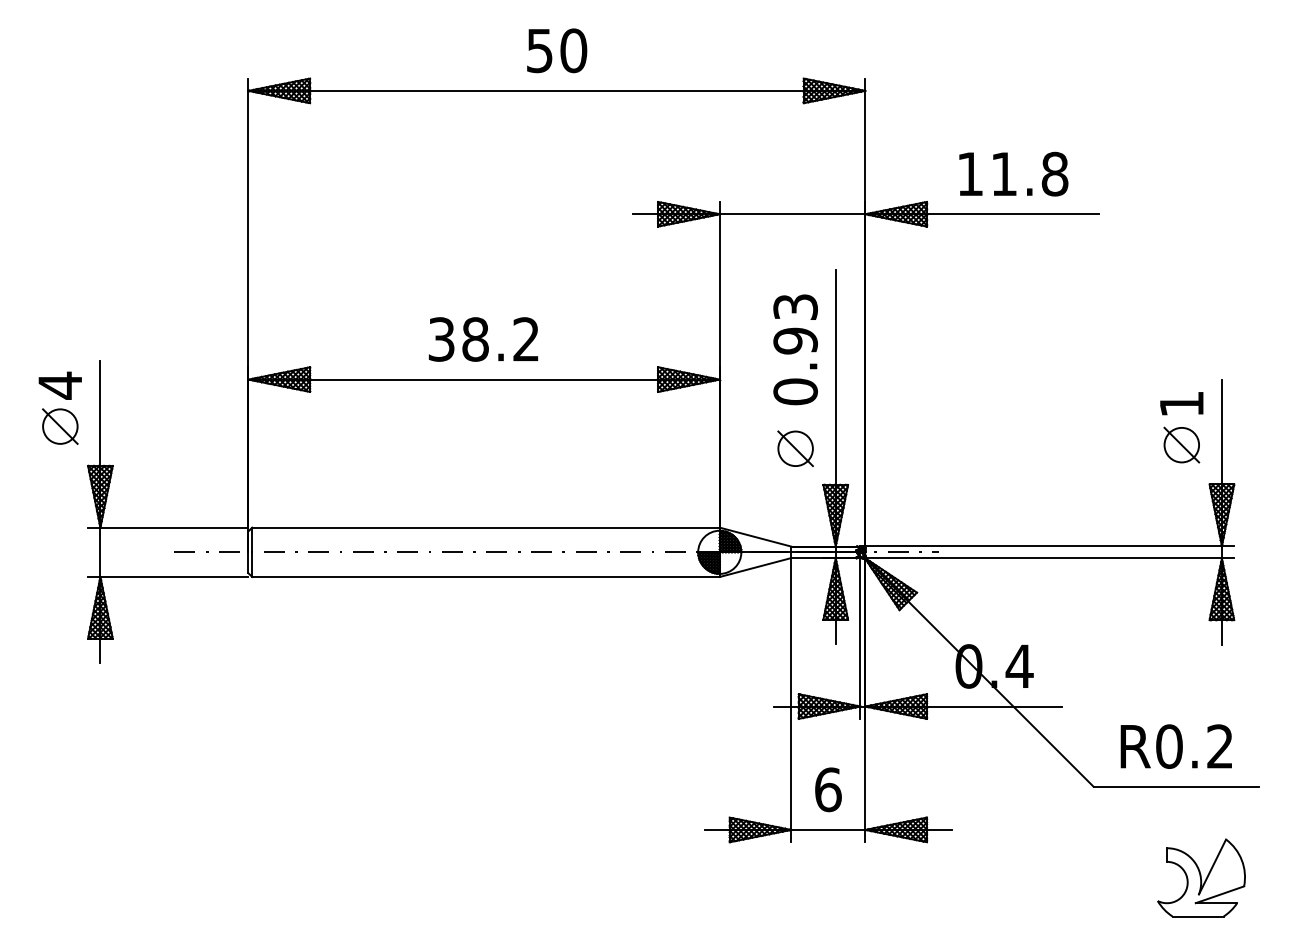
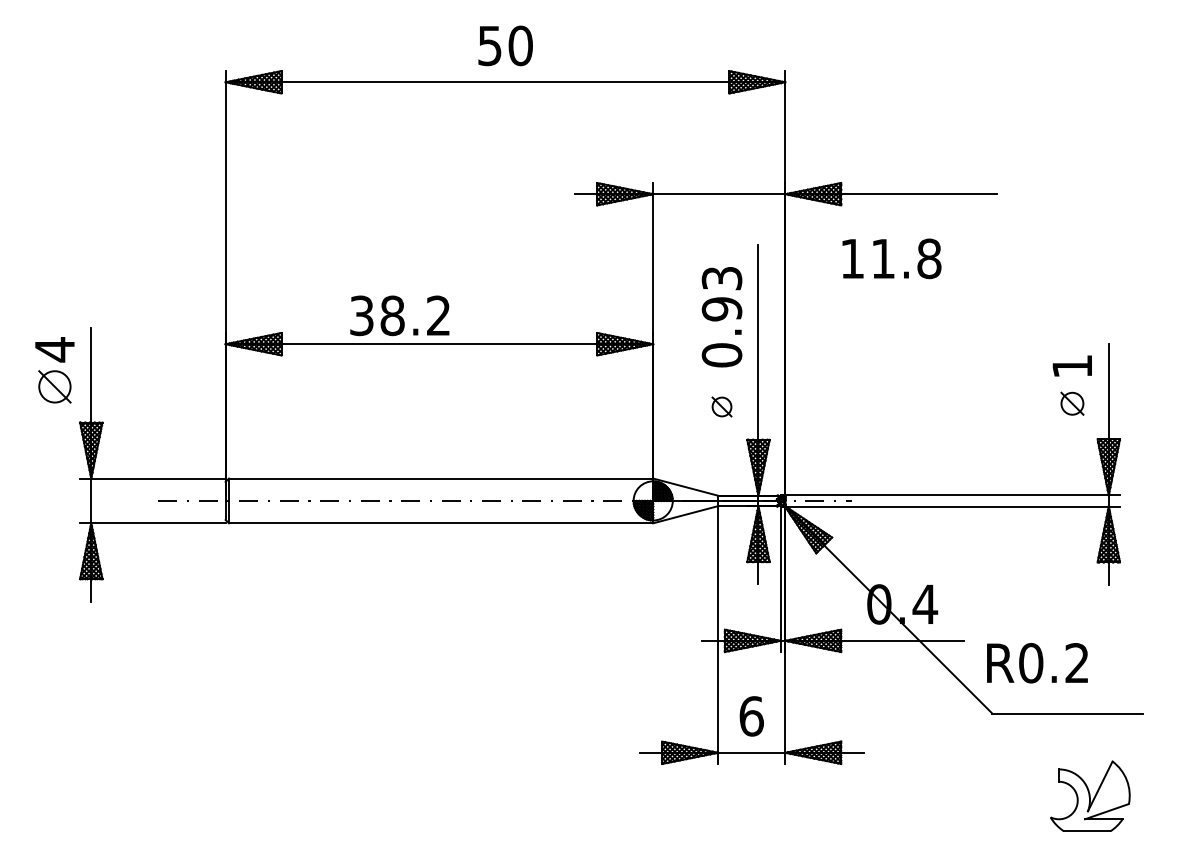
text: (1013, 173) -> (891, 258), moved
text: (483, 339) -> (399, 315), moved
part: (1181, 444) -> (1072, 403), size x0.7
part: (795, 448) -> (721, 406), size x0.6
text: (1176, 746) -> (1037, 663), moved

